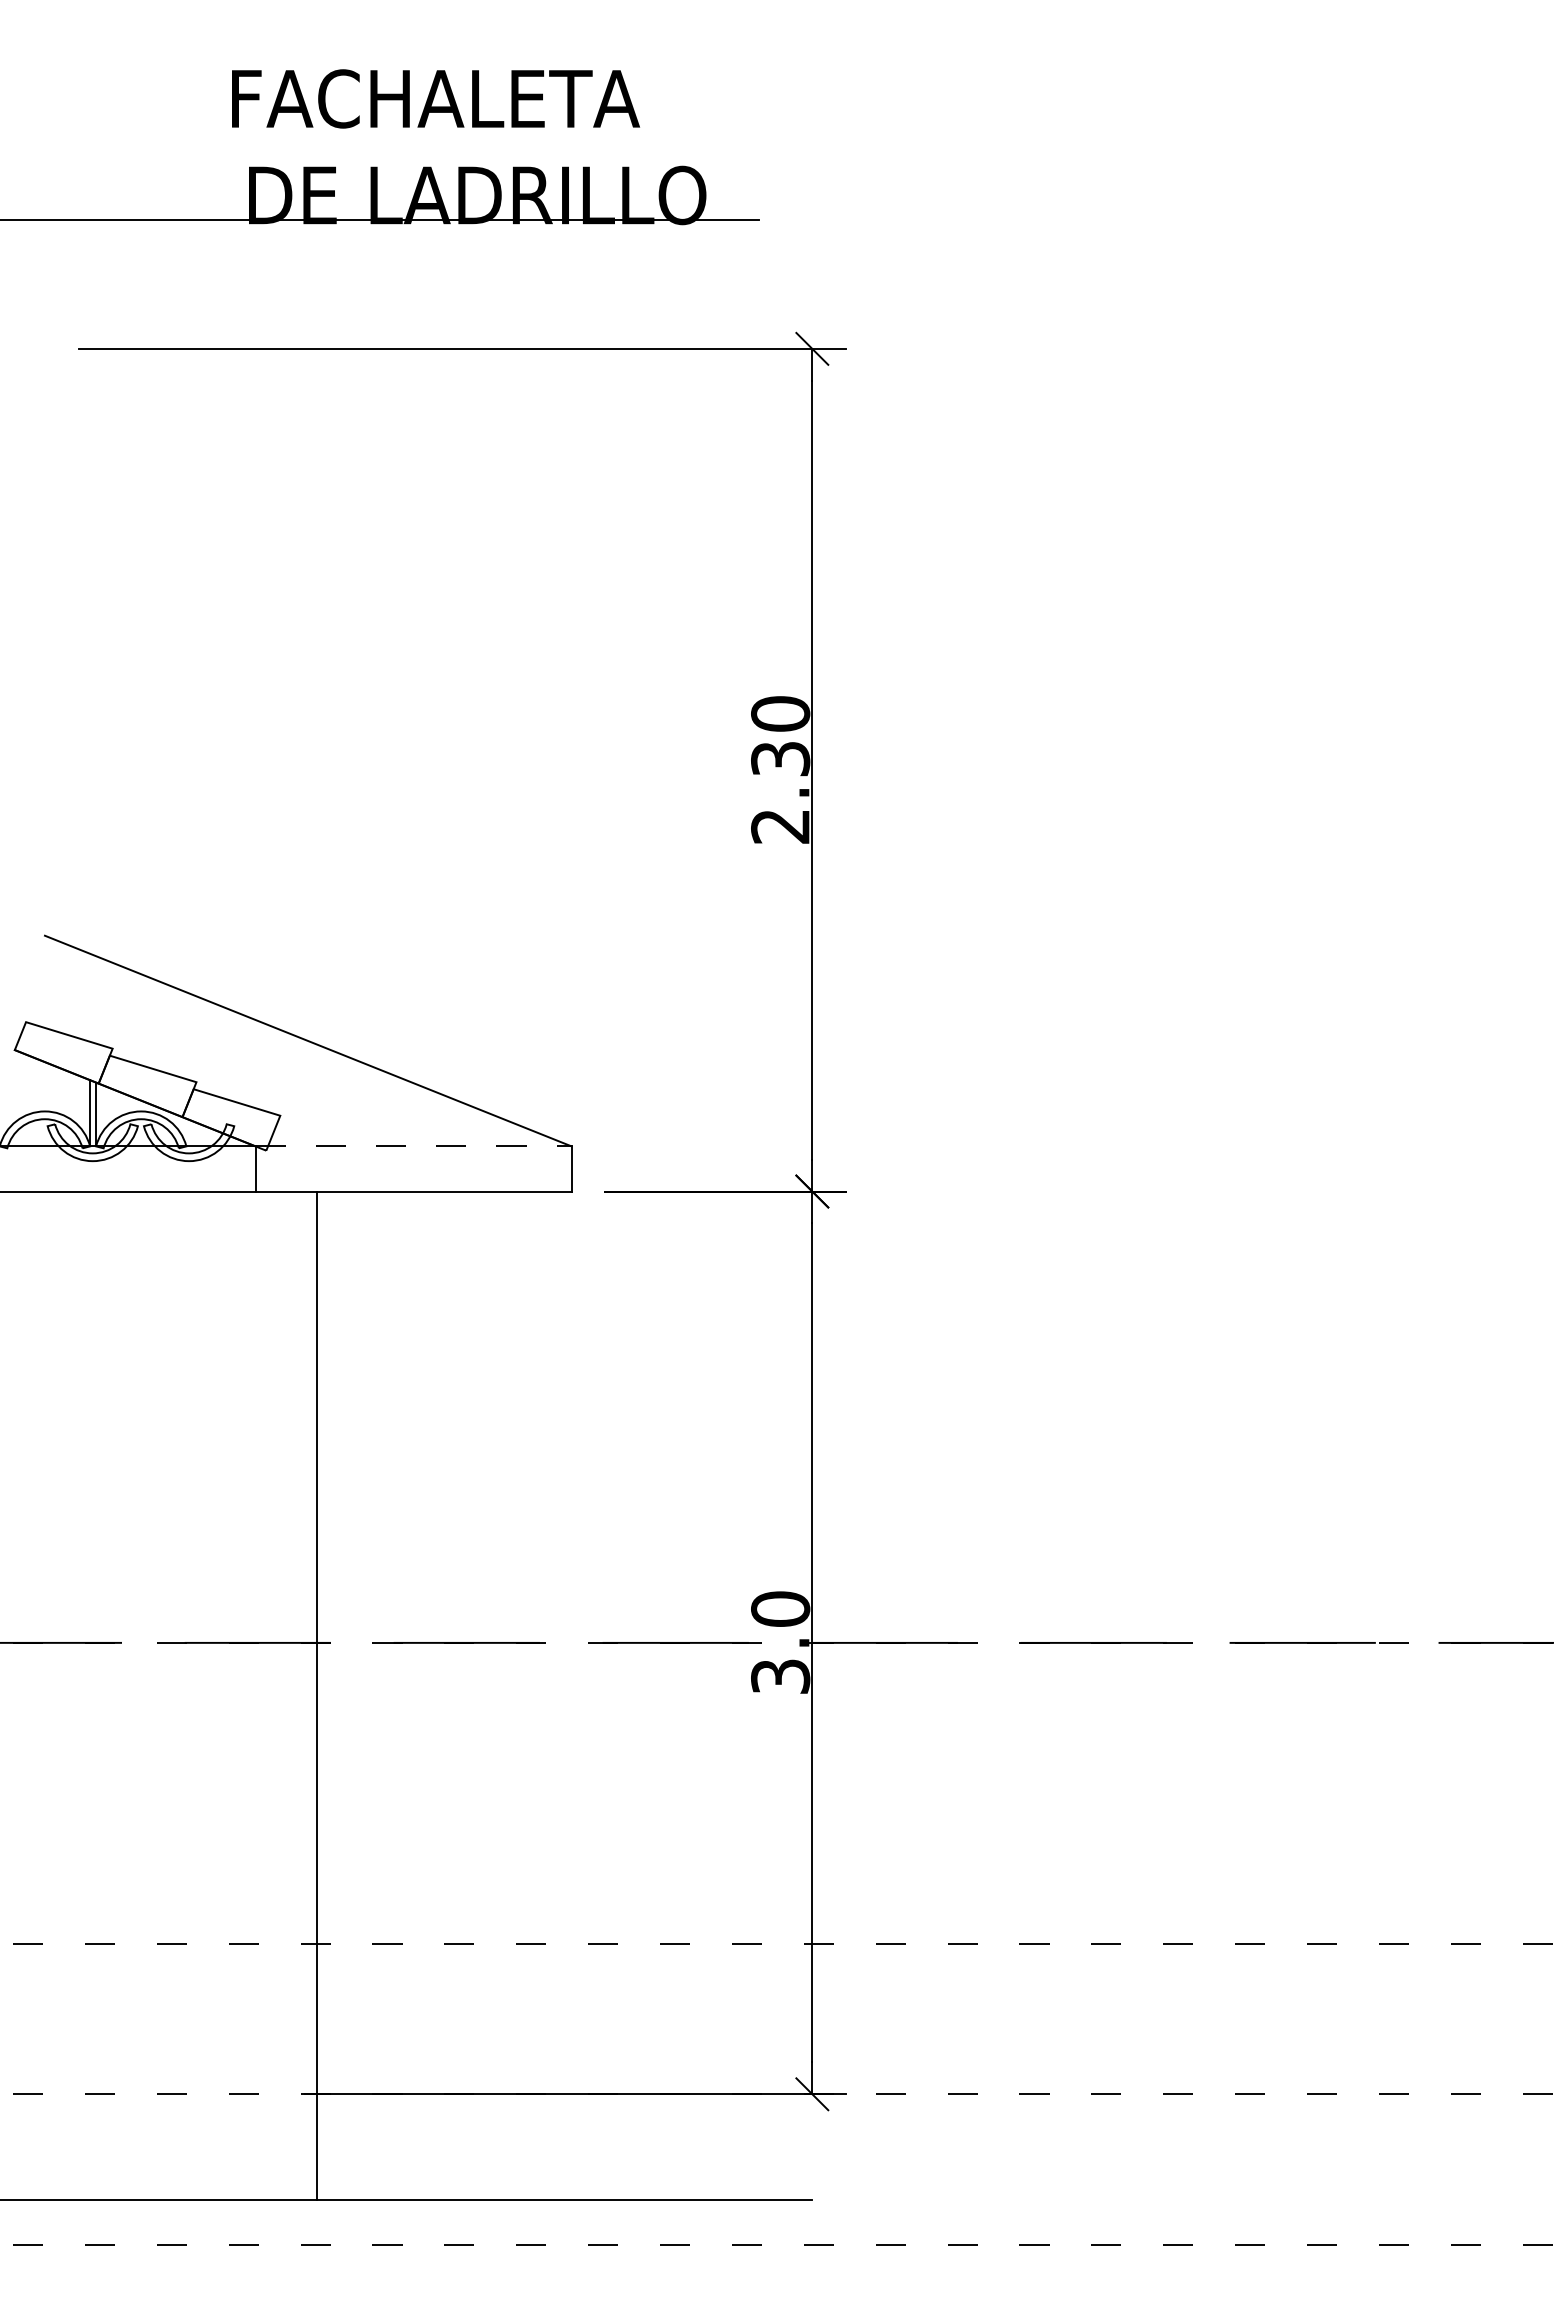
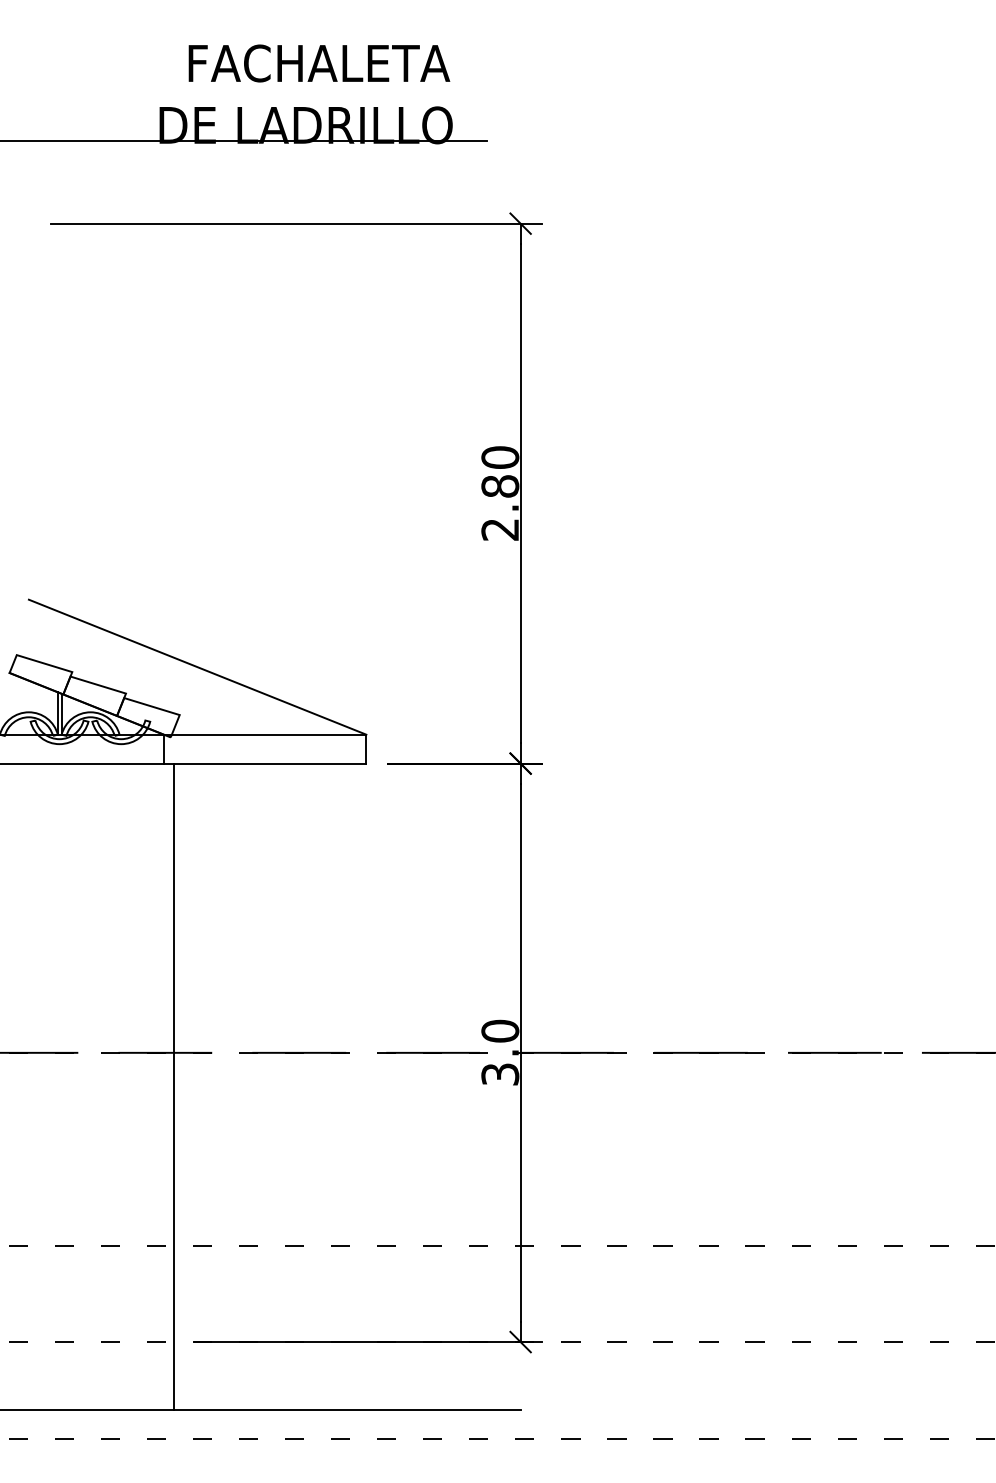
text: (436, 98) -> (319, 63), moved
text: (780, 759) -> (500, 486), 2.30 -> 2.80
line: (414, 1146) -> (265, 734), dashed -> solid
line: (317, 1695) -> (173, 1086), moved

